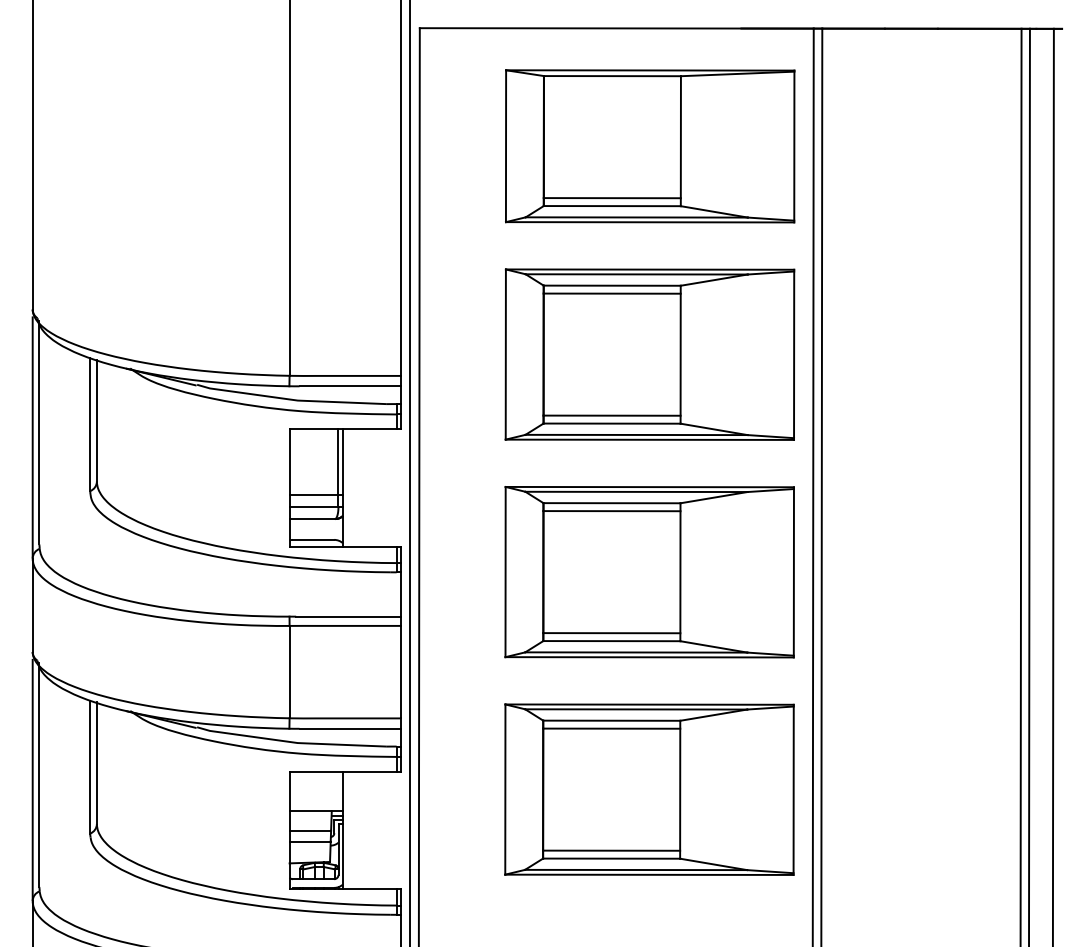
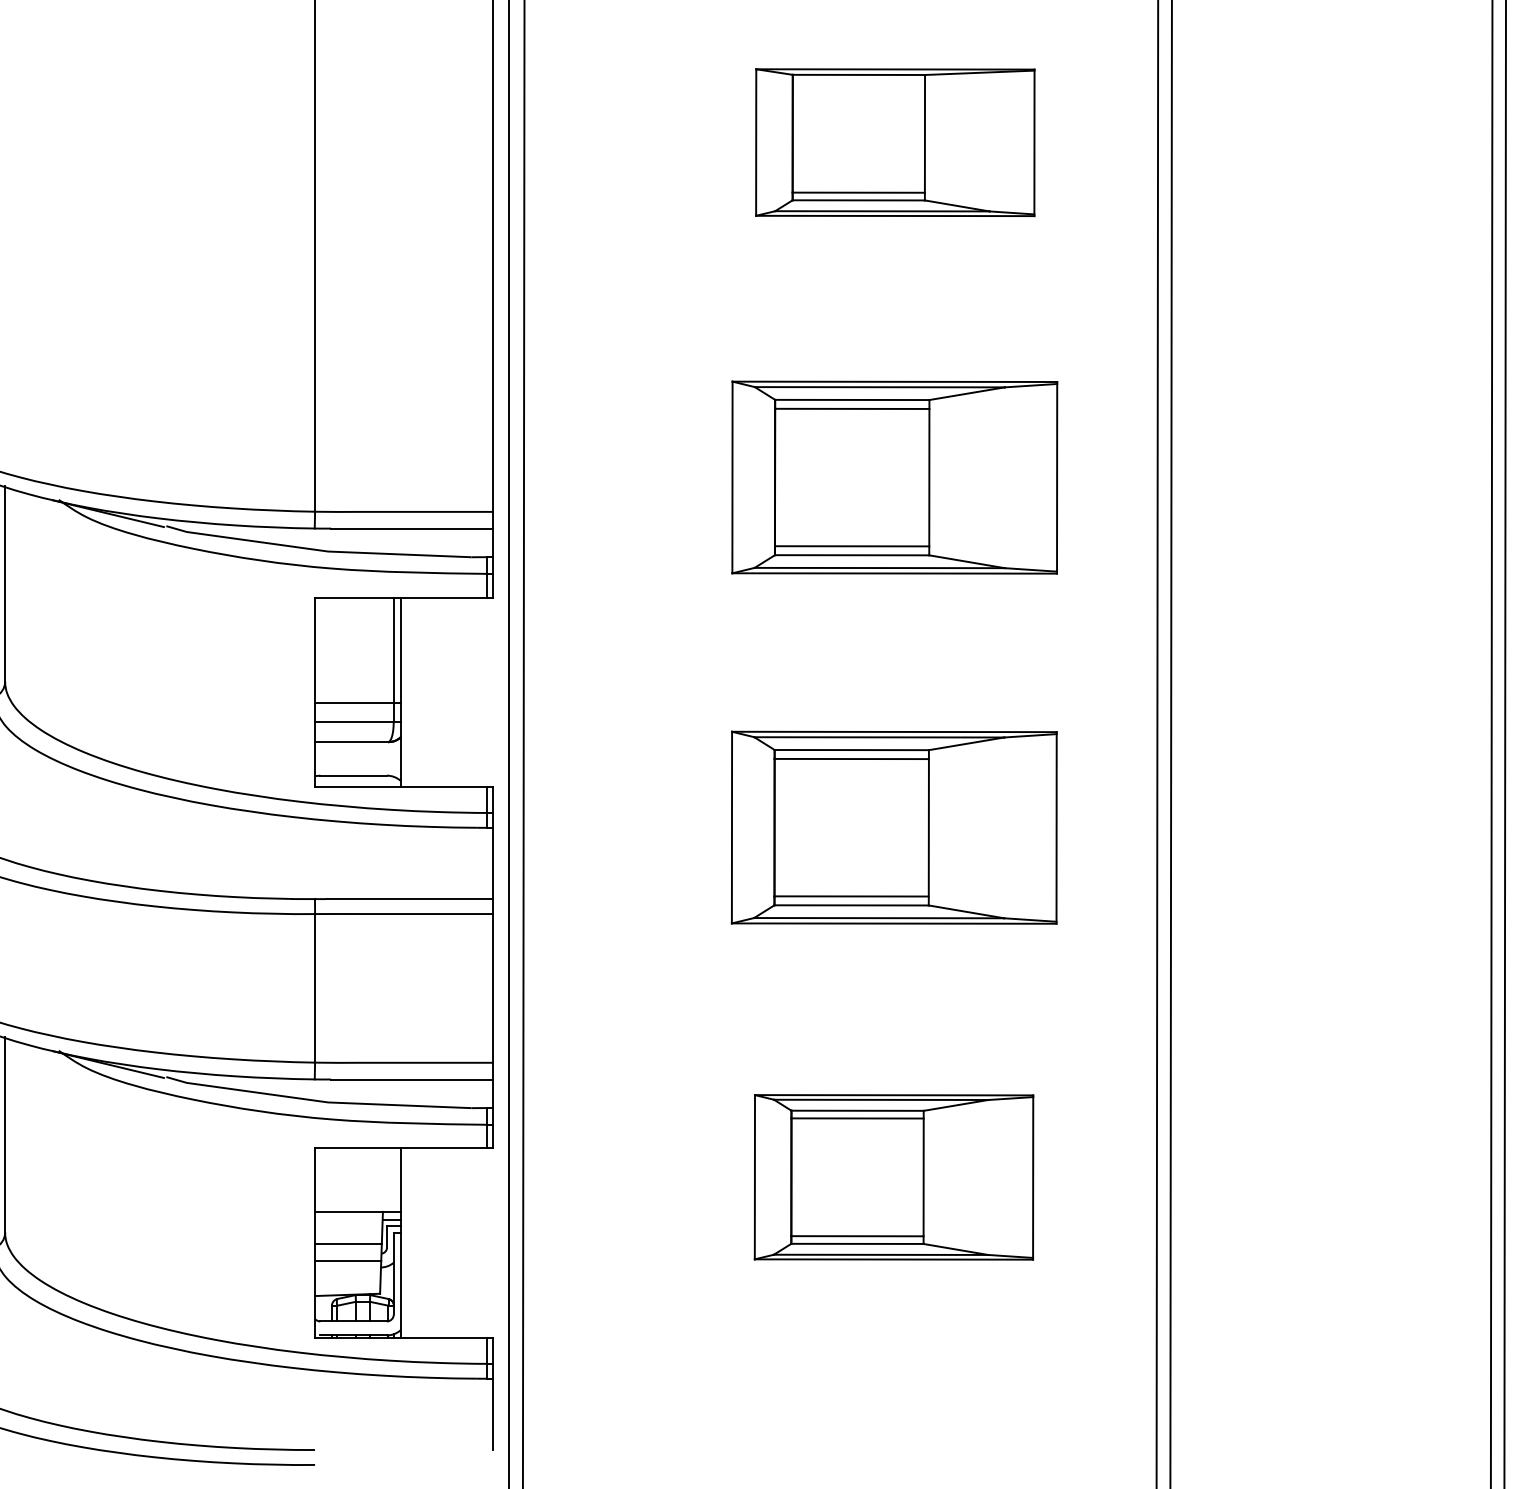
part: (650, 146) -> (895, 142), size x0.6
part: (649, 354) -> (894, 477), size x0.7
part: (649, 572) -> (894, 828), size x0.7
part: (649, 789) -> (894, 1177), size x0.6

